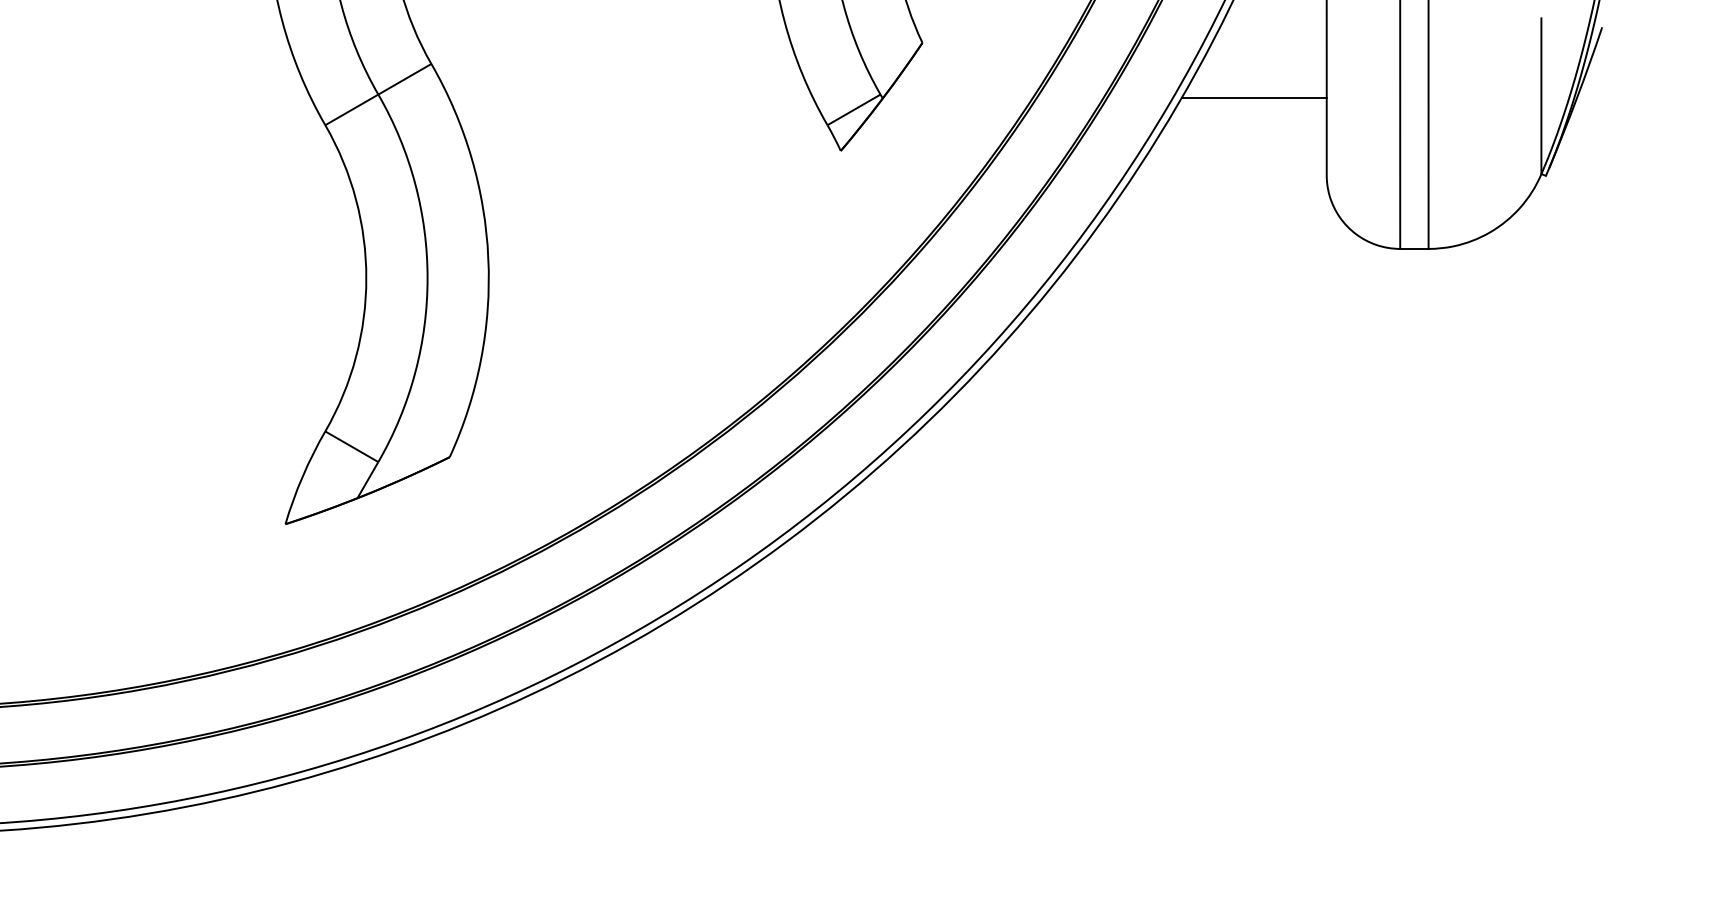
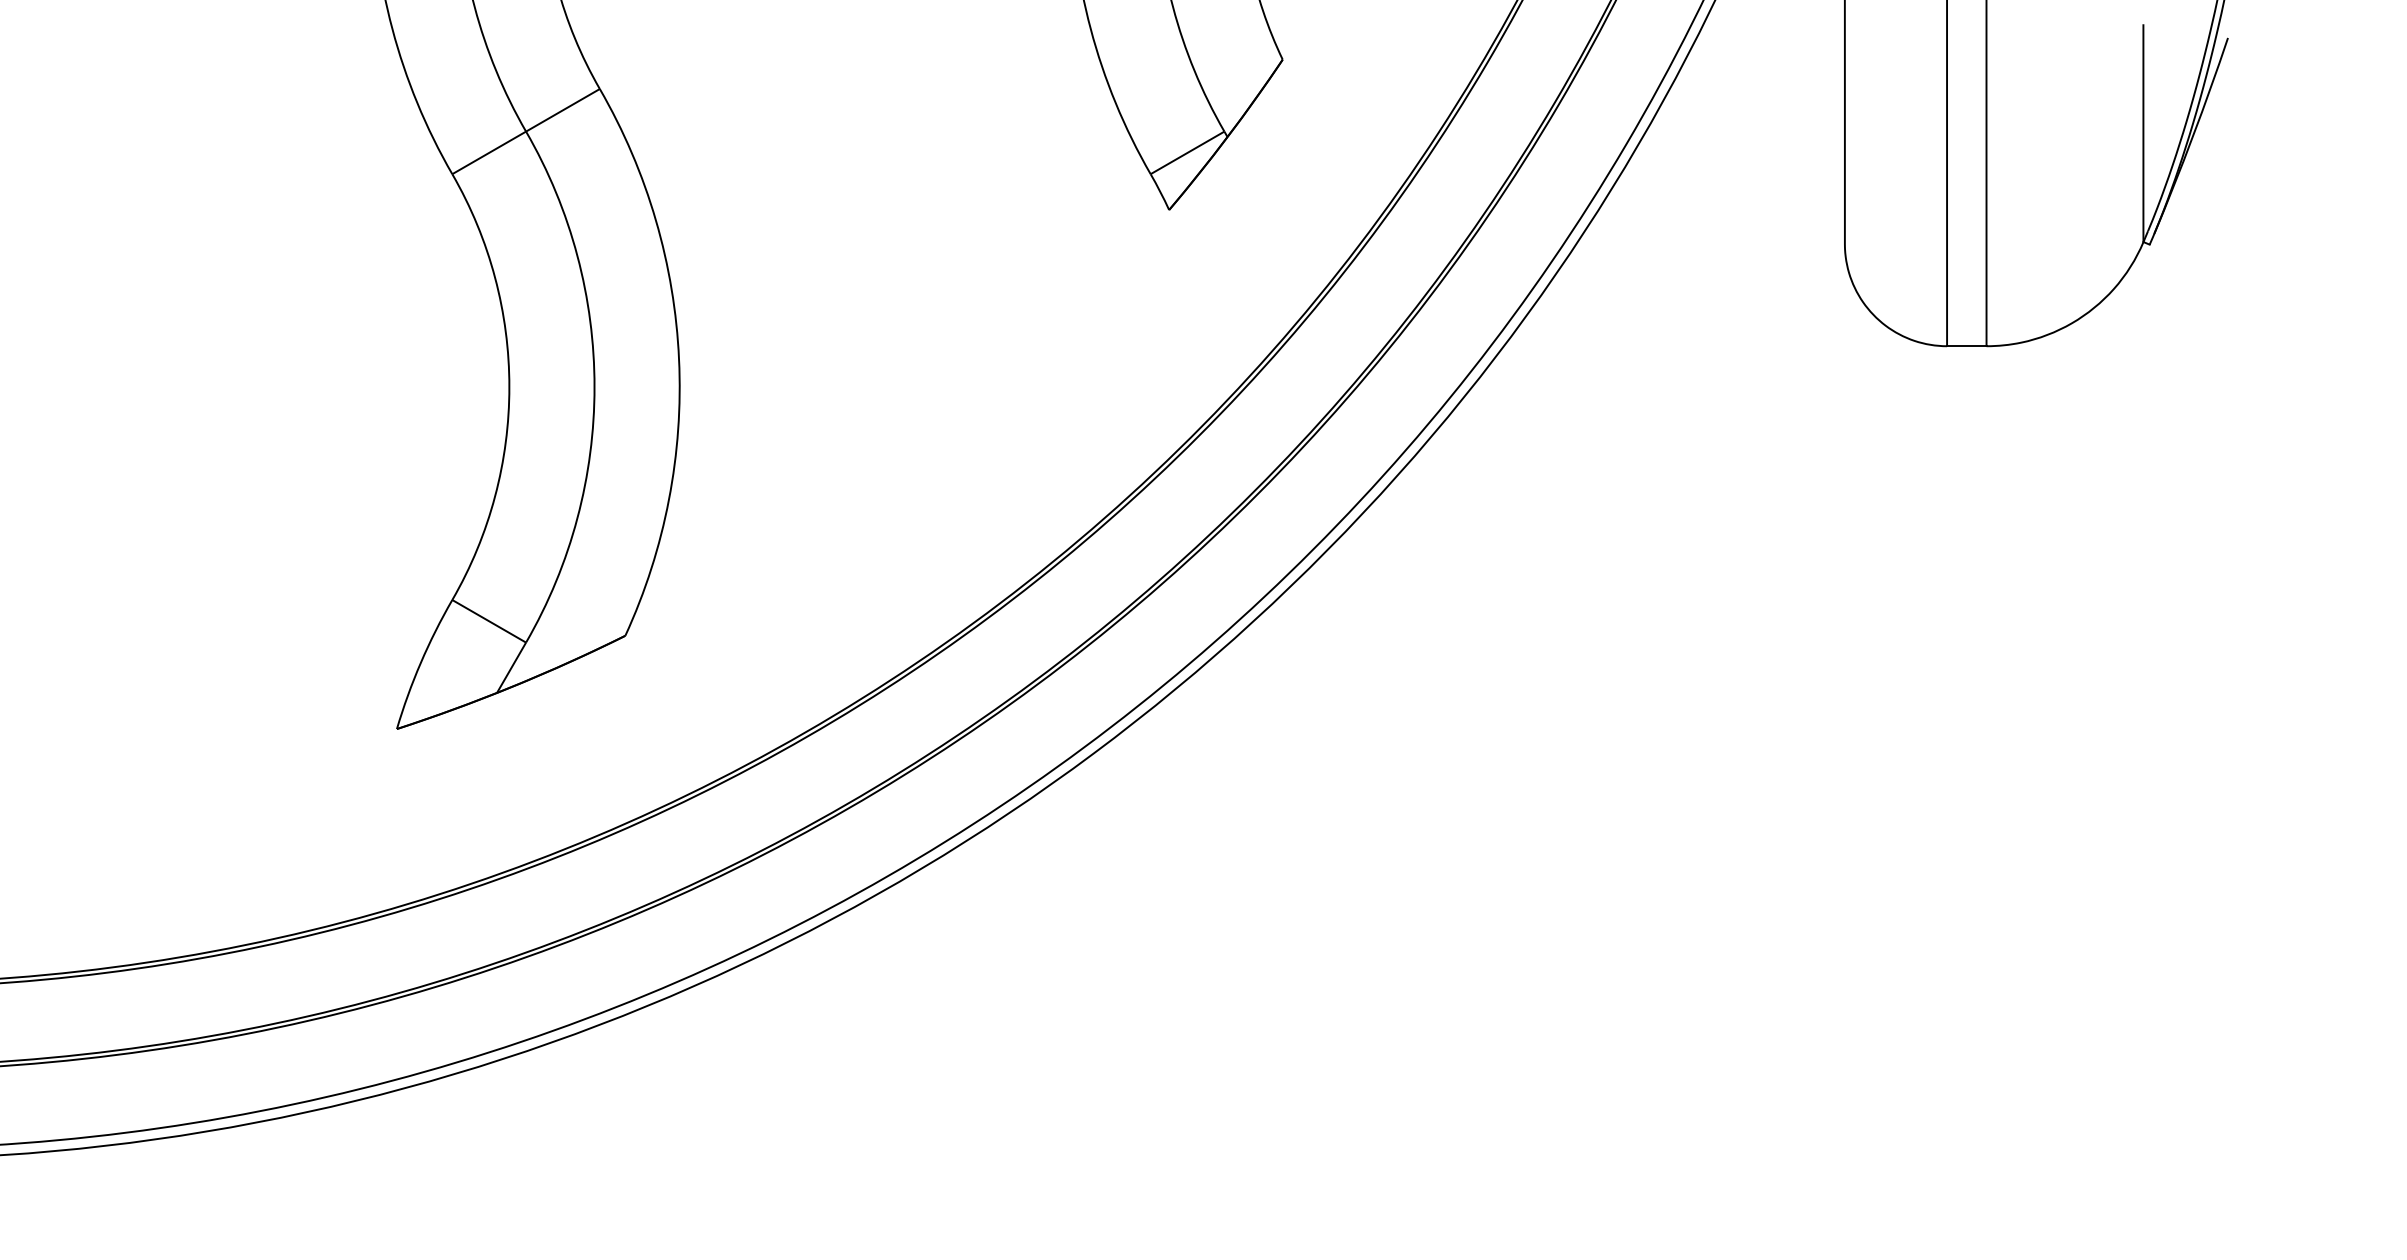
line: (1253, 98) -> (1743, 137), removed

